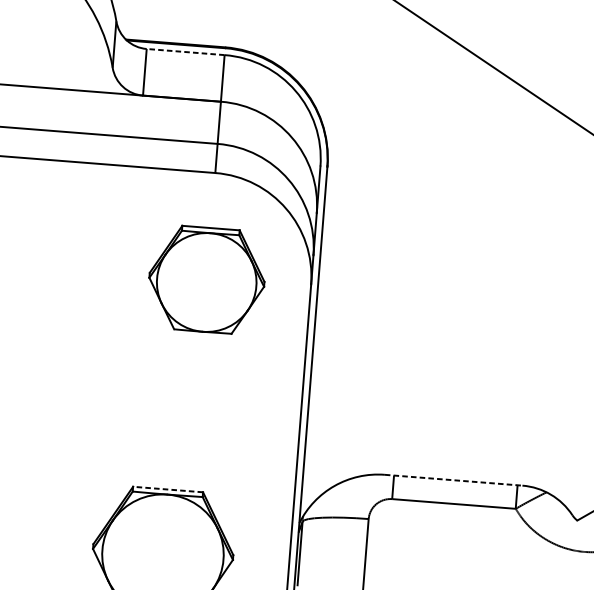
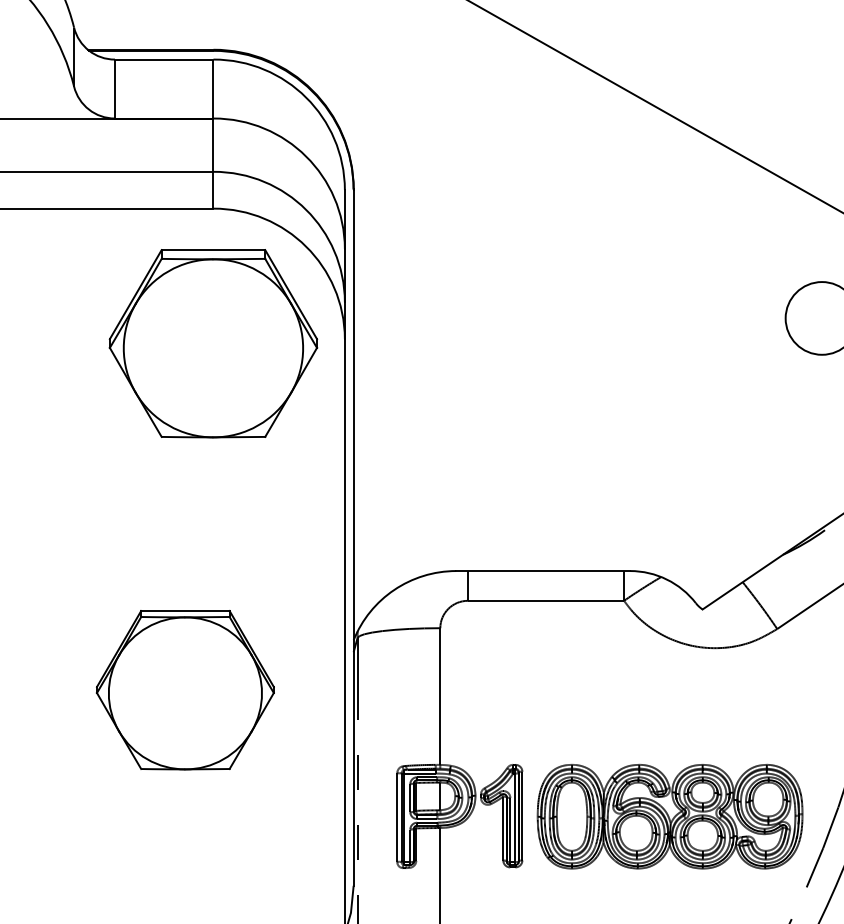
line: (185, 51) -> (163, 59), dashed -> solid
part: (206, 279) -> (213, 343), size x1.43
line: (453, 480) -> (543, 571), dashed -> solid
line: (167, 489) -> (184, 610), dashed -> solid

